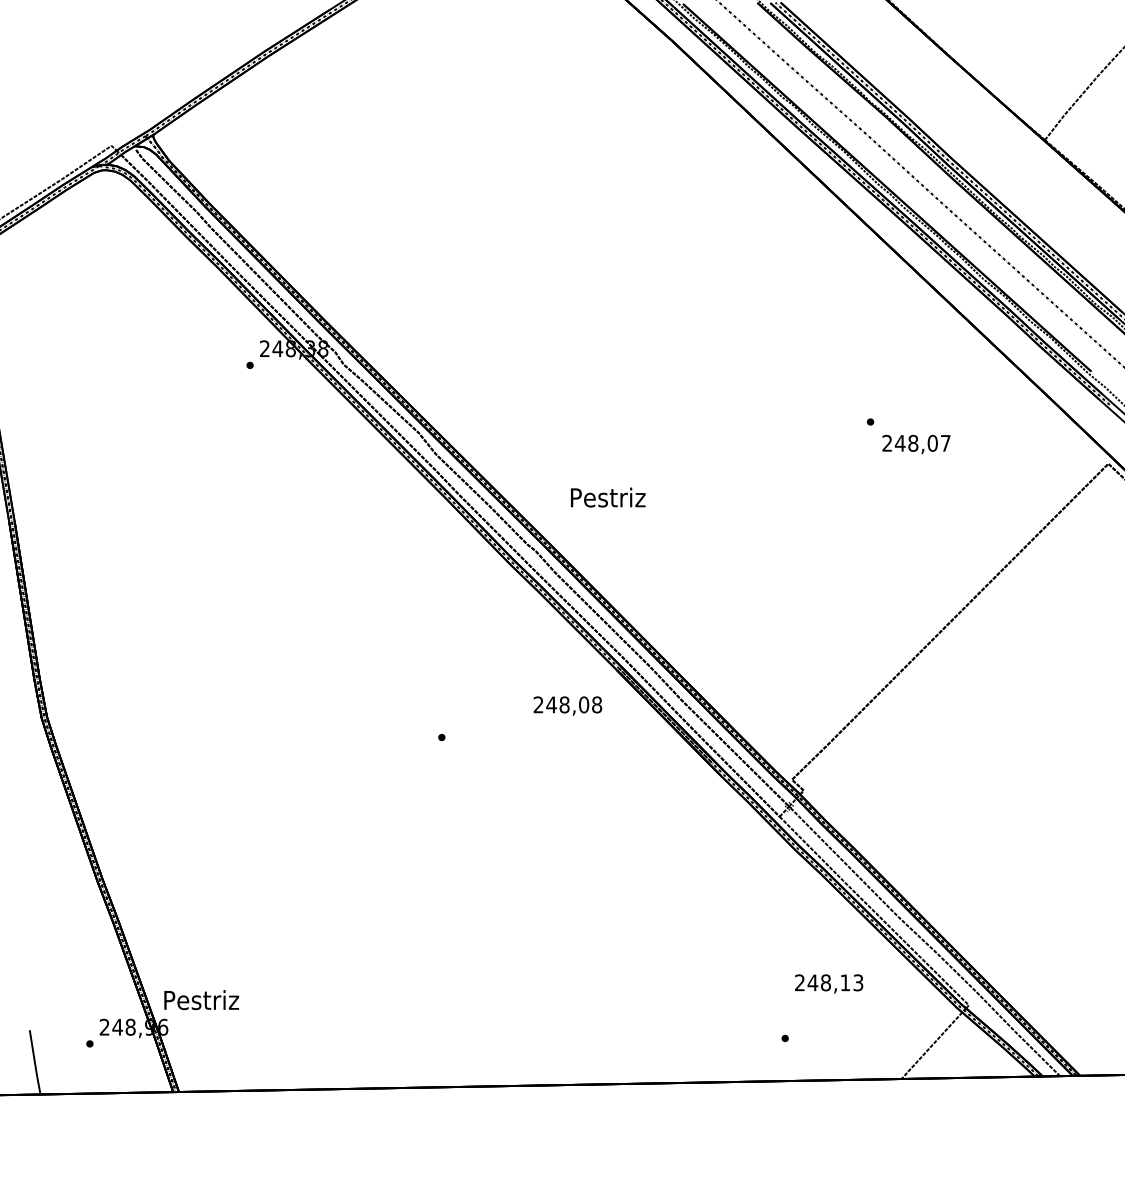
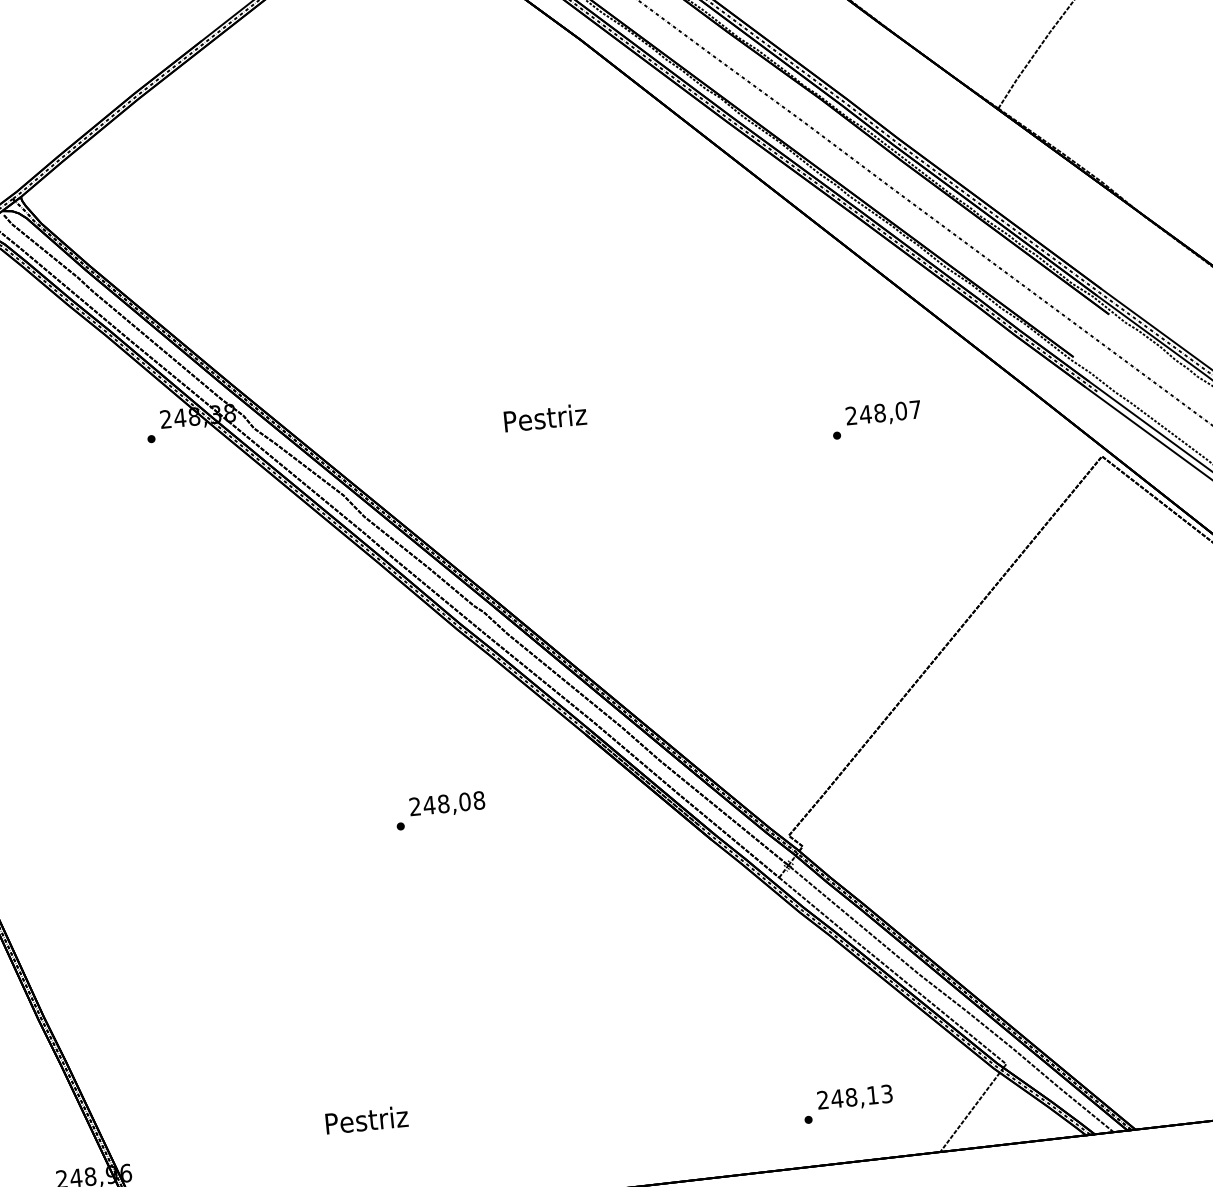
text: (916, 444) -> (883, 414), moved
text: (608, 497) -> (545, 417), moved
text: (567, 705) -> (446, 804), moved
text: (829, 983) -> (855, 1097), moved
text: (201, 1000) -> (366, 1120), moved

